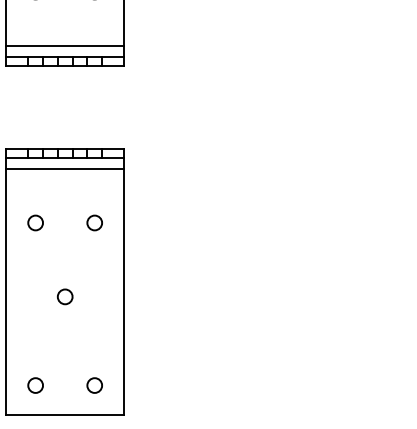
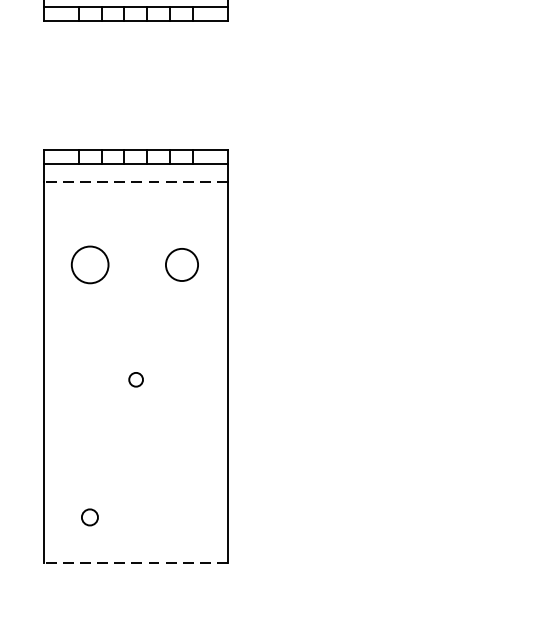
line: (64, 169) -> (134, 181), solid -> dashed
circle: (35, 222) -> (89, 264), size x1.6
circle: (94, 222) -> (181, 264), size x1.4
circle: (65, 296) -> (136, 379), size x0.6
circle: (35, 385) -> (89, 517), size x0.7
circle: (94, 385) -> (181, 517), removed
line: (64, 415) -> (134, 563), solid -> dashed

